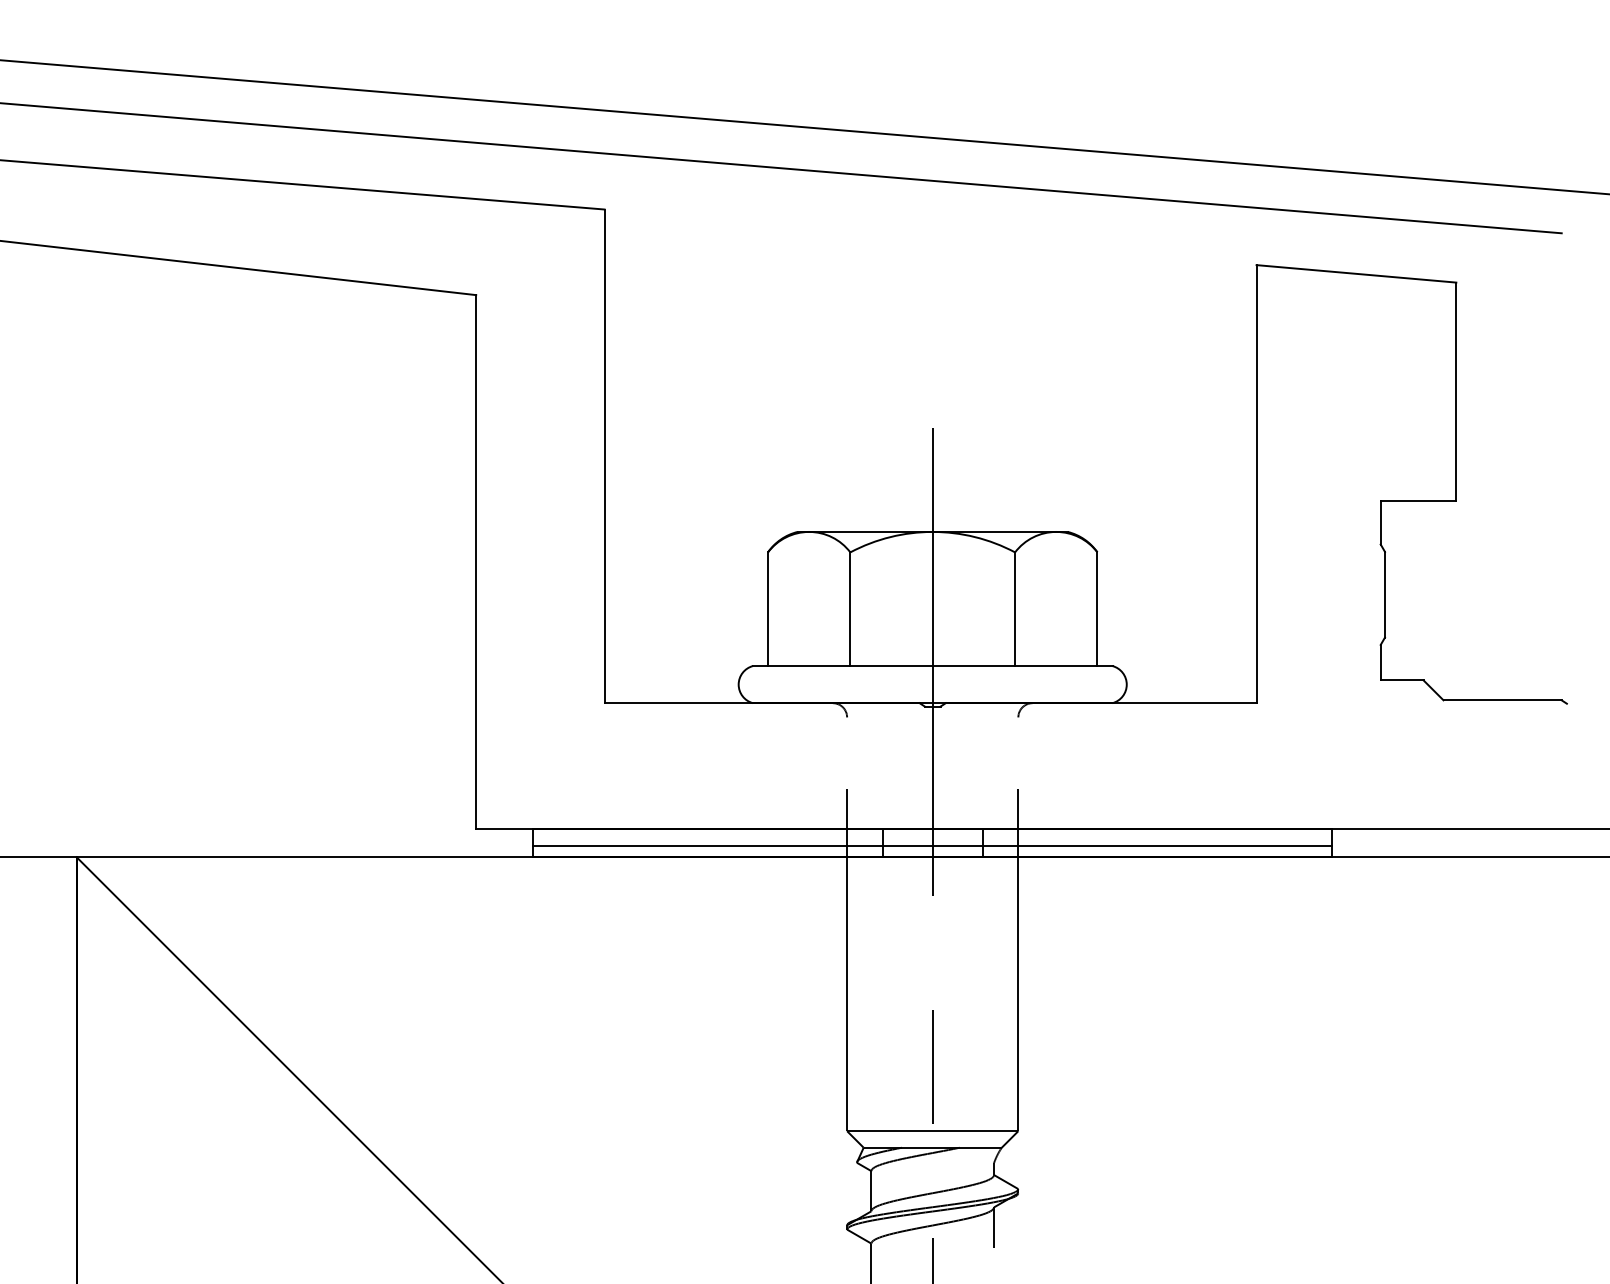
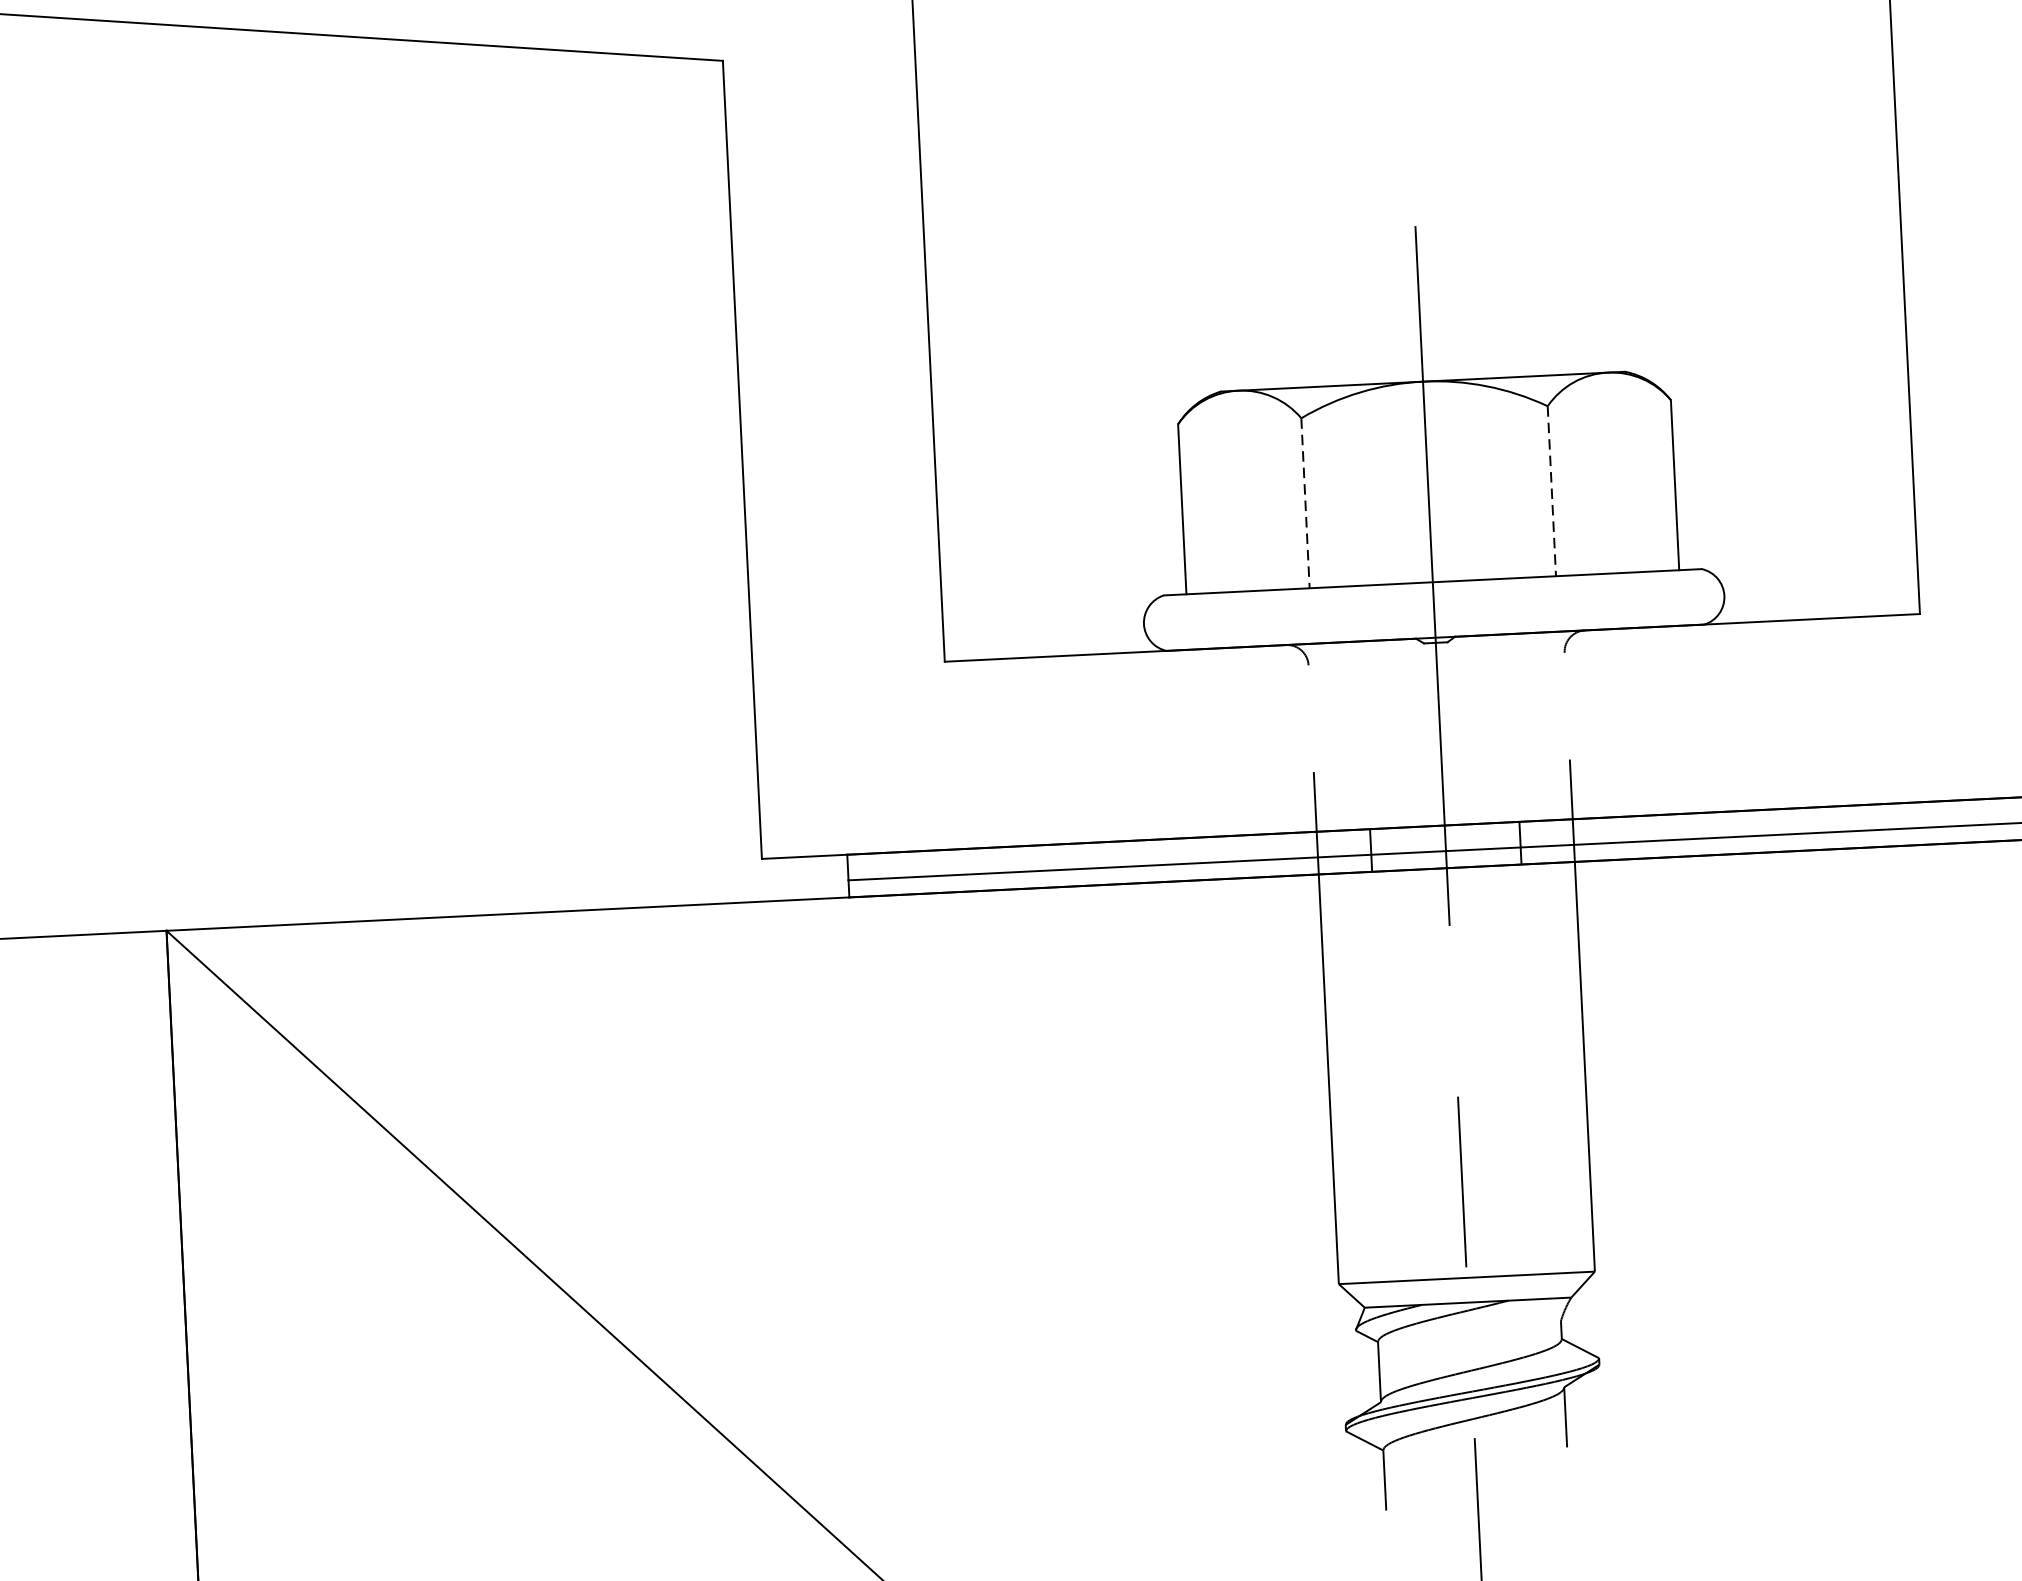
line: (850, 609) -> (1305, 503), solid -> dashed
line: (1015, 609) -> (1552, 491), solid -> dashed

